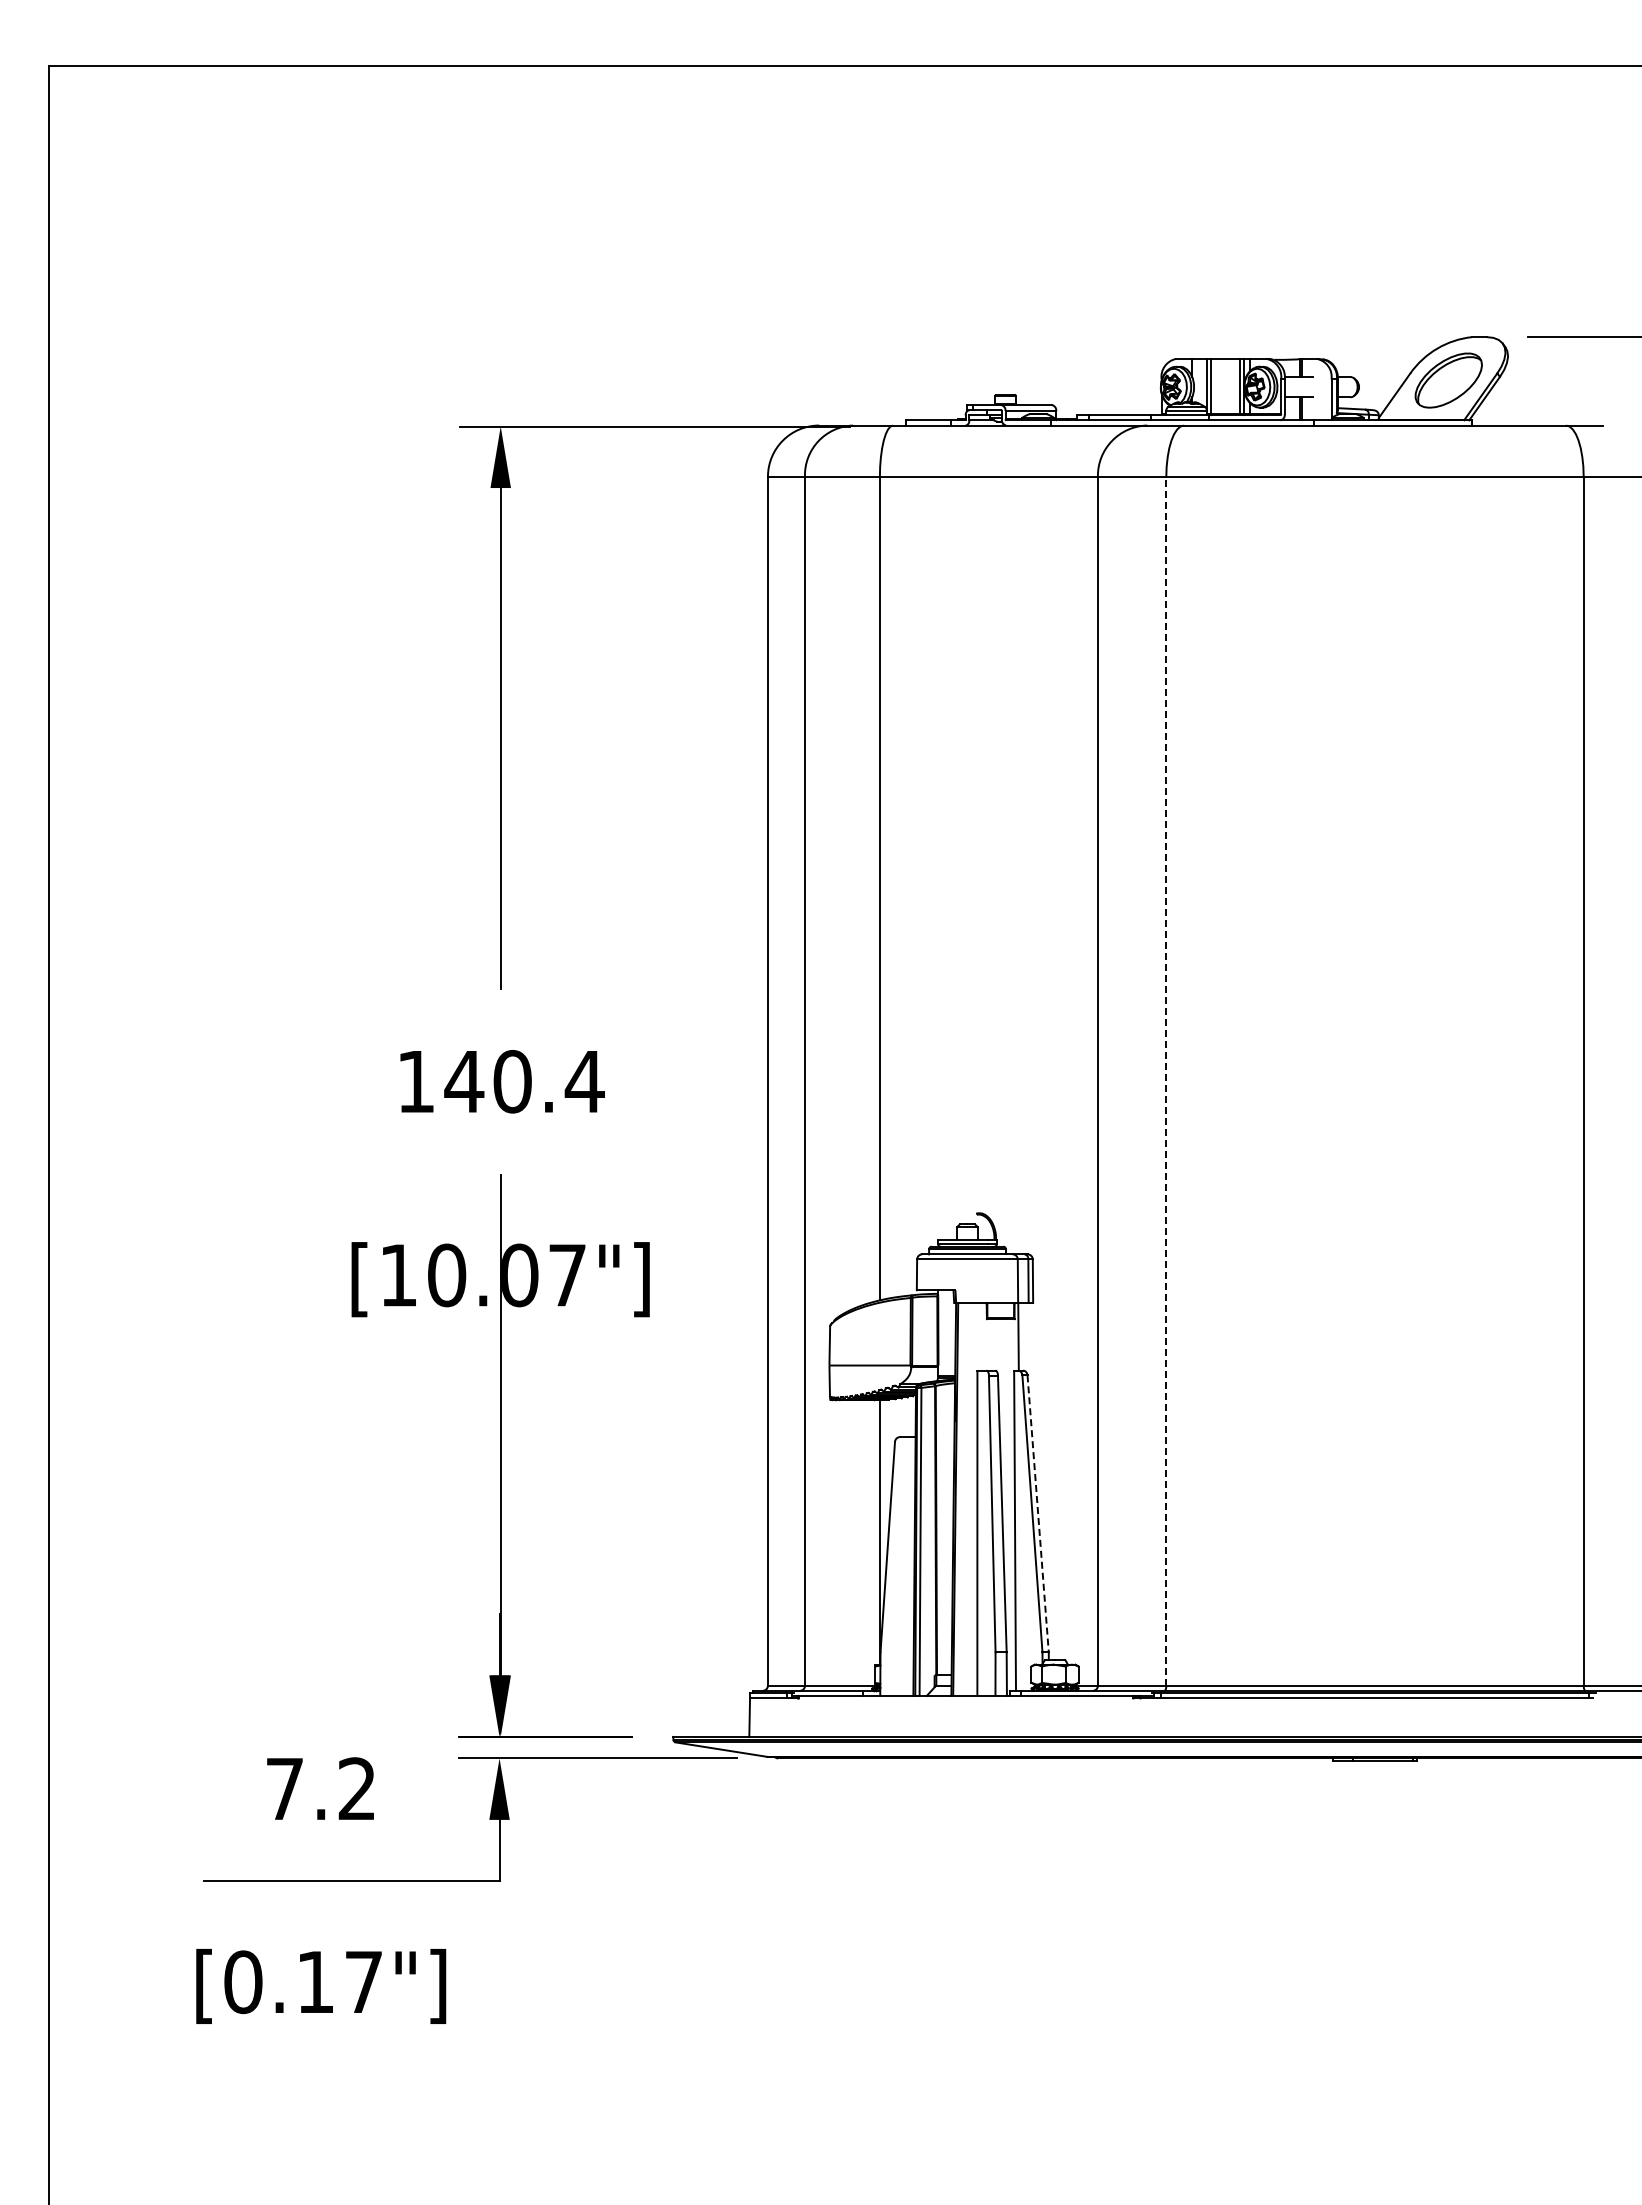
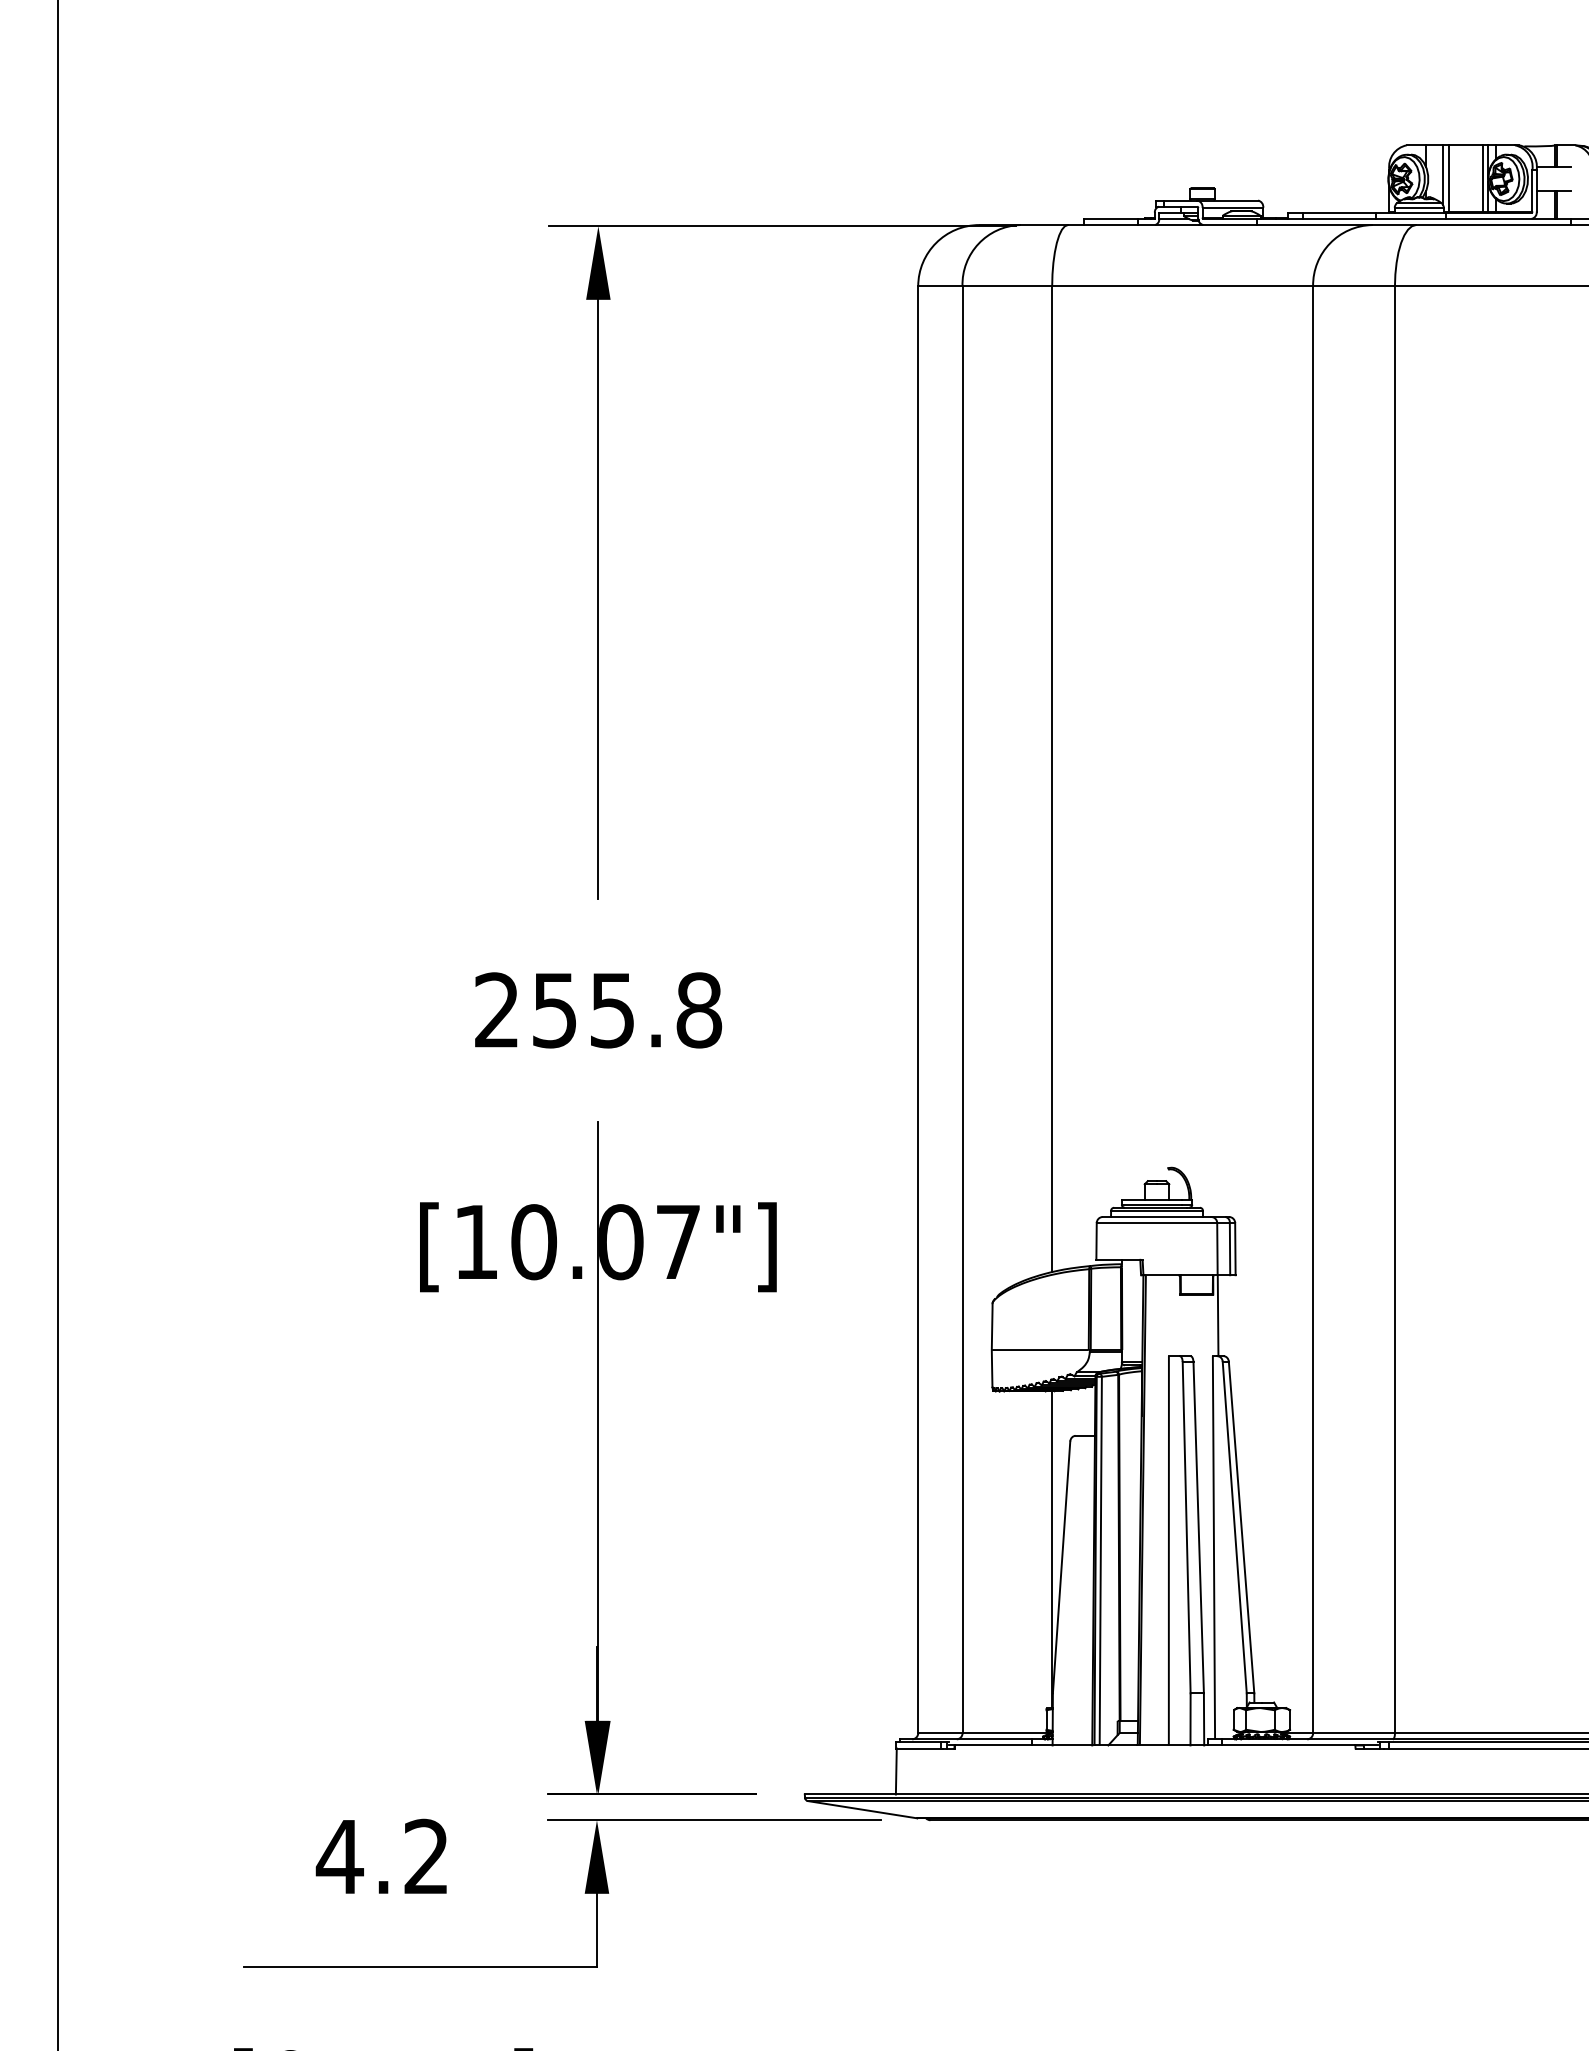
line: (1166, 1080) -> (1395, 1008), dashed -> solid
text: (500, 1081) -> (598, 1010), 140.4 -> 255.8
line: (1038, 1513) -> (1241, 1527), dashed -> solid
text: (284, 1788) -> (339, 1856), 7.2 -> 4.2

